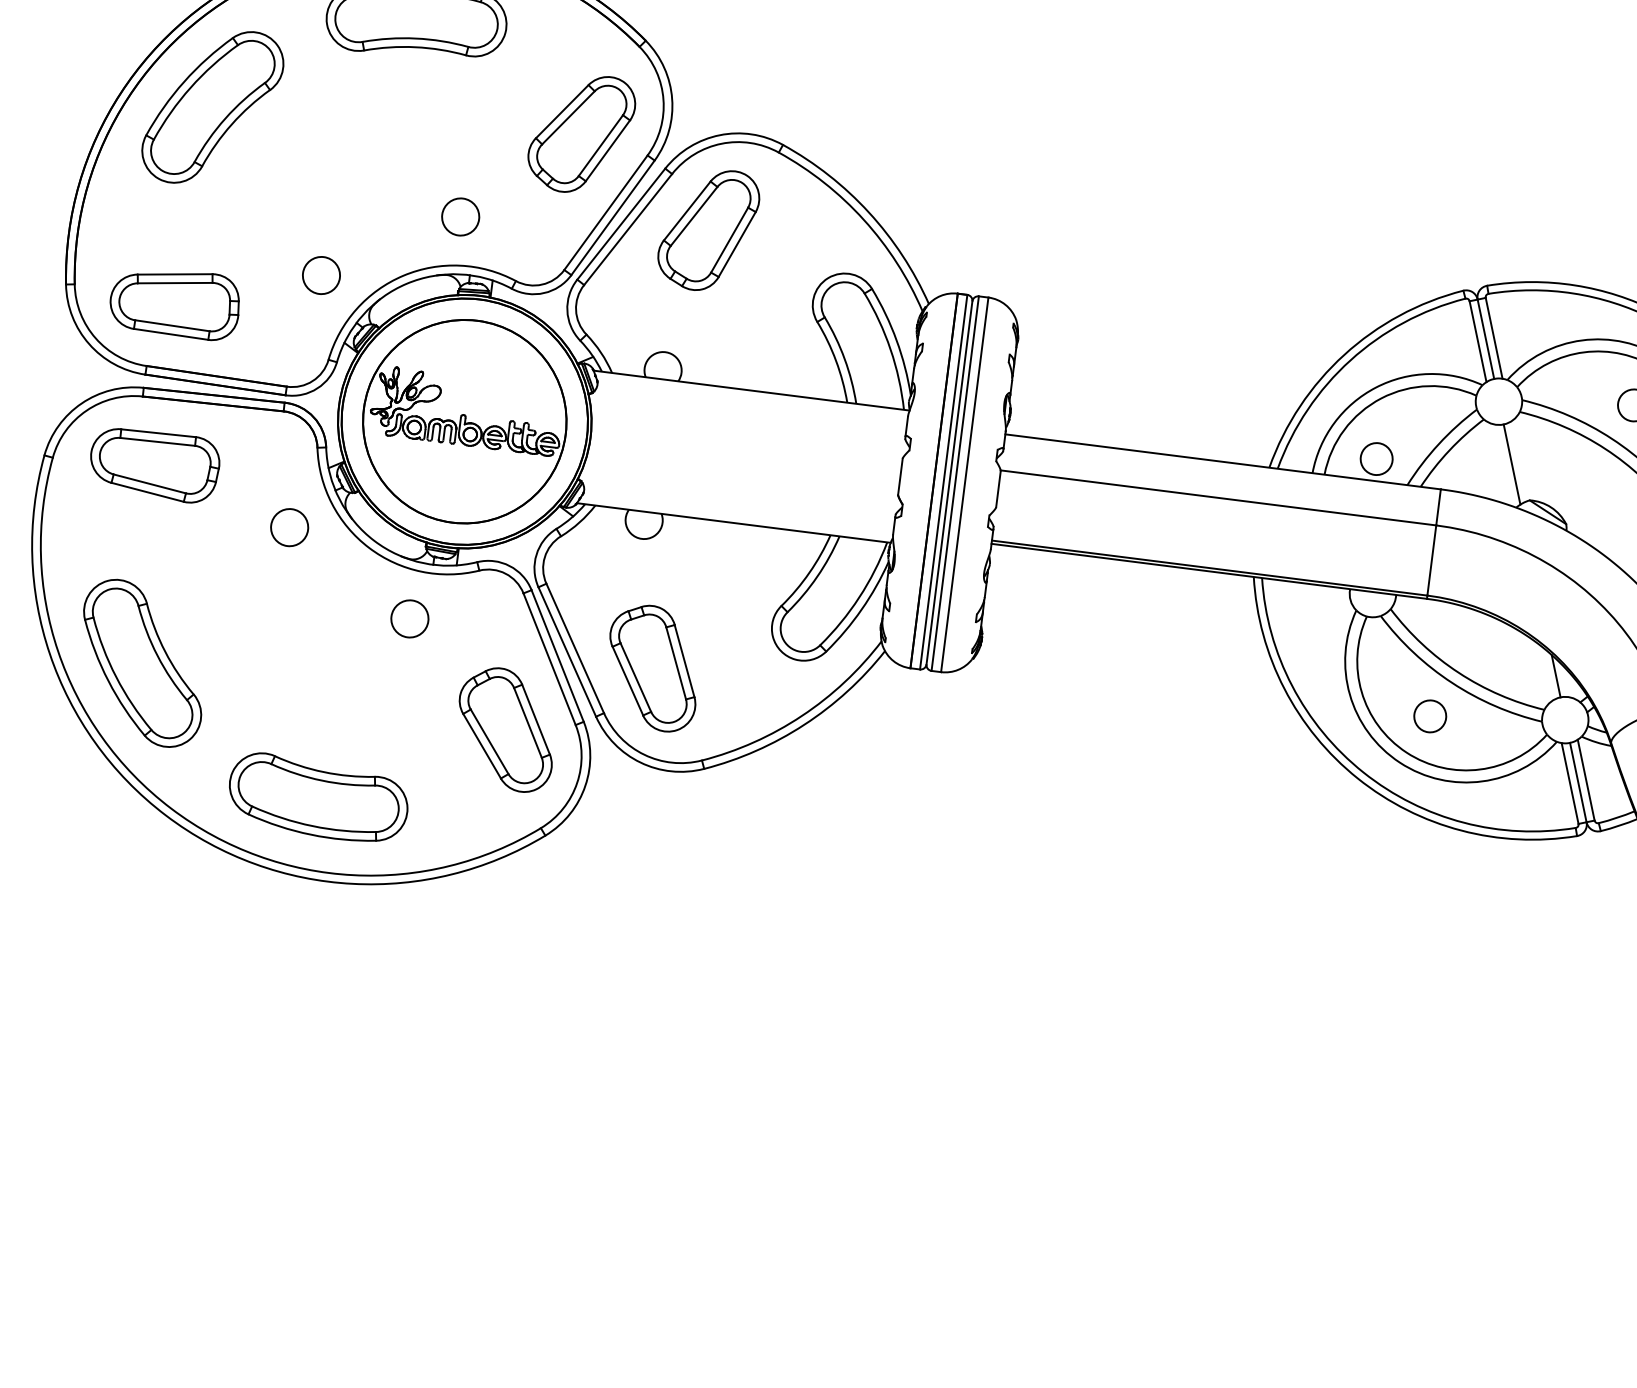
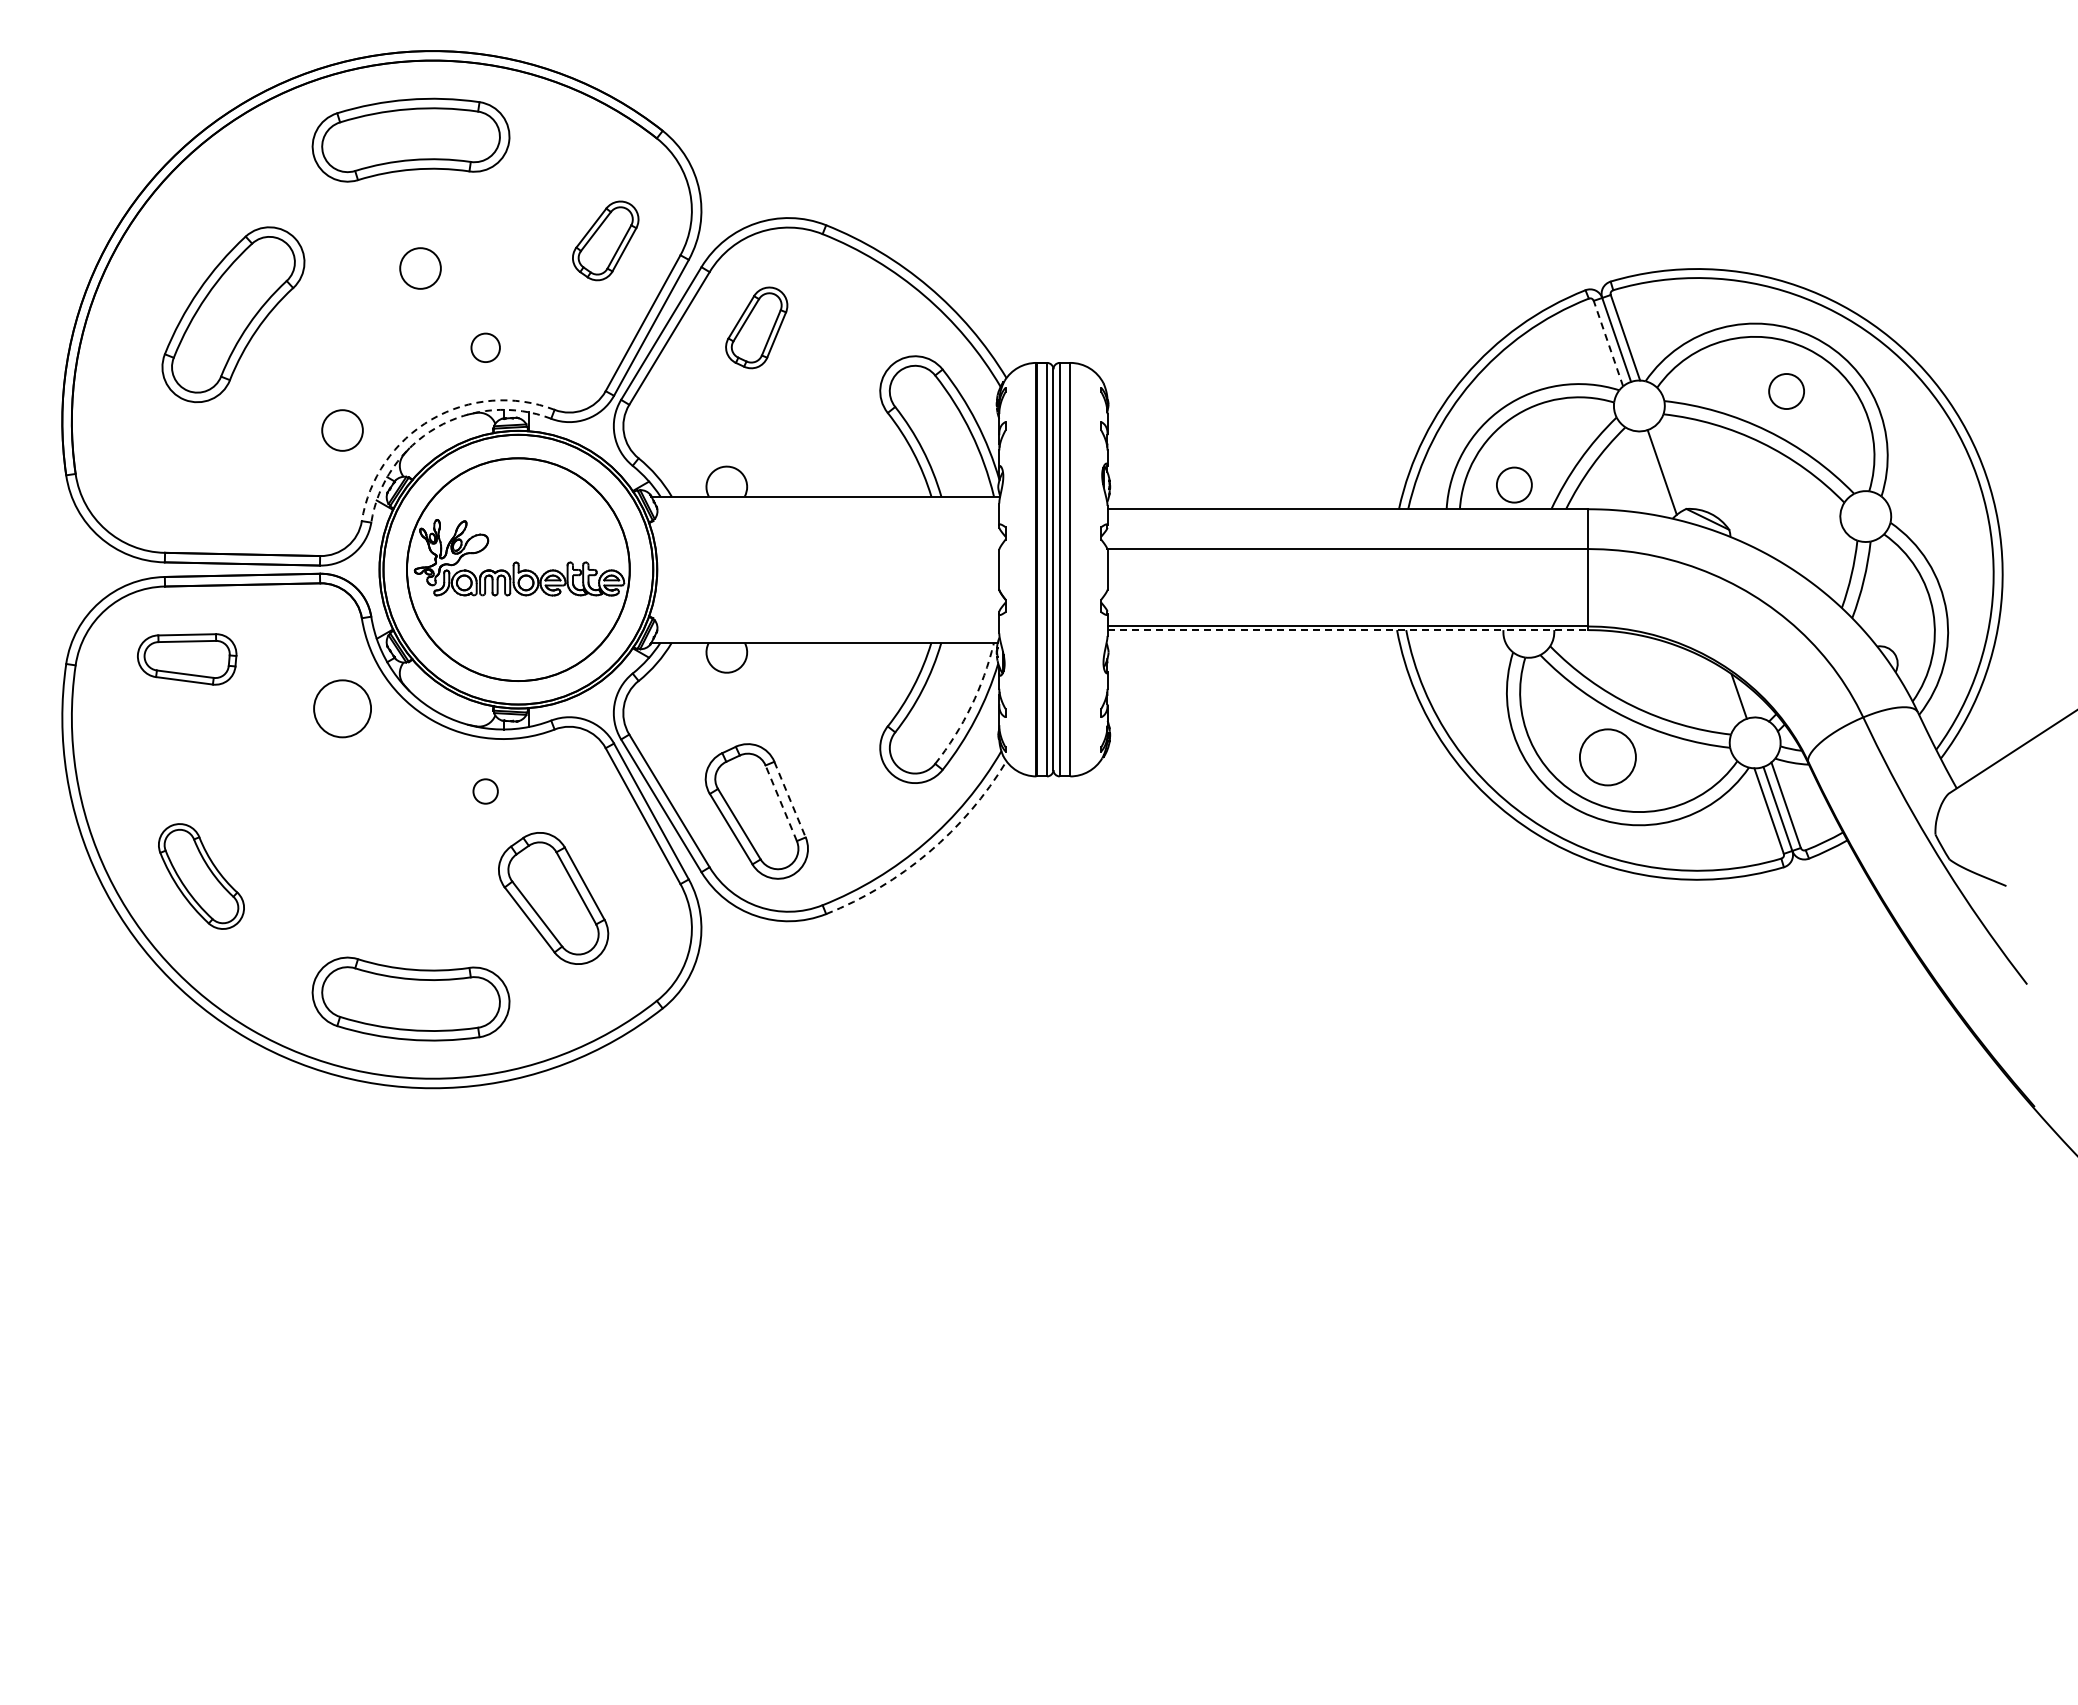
part: (212, 107) -> (233, 314), moved
part: (581, 133) -> (605, 240), size x0.6
circle: (410, 137) -> (420, 268), added
circle: (460, 216) -> (485, 347), size x0.7
part: (708, 229) -> (756, 327), size x0.6
arc: (403, 275) -> (431, 419), solid -> dashed
arc: (406, 283) -> (436, 427), solid -> dashed
part: (174, 302) -> (186, 479), removed
line: (1478, 341) -> (1608, 343), solid -> dashed
part: (153, 465) -> (186, 659), size x0.7
circle: (289, 527) -> (342, 708), size x1.4
line: (1209, 571) -> (1348, 630), solid -> dashed
arc: (859, 597) -> (971, 706), solid -> dashed
circle: (409, 618) -> (485, 791), size x0.6
line: (685, 661) -> (790, 799), solid -> dashed
part: (142, 663) -> (201, 876), size x0.6
line: (676, 663) -> (781, 803), solid -> dashed
circle: (1429, 715) -> (1607, 756), size x1.6
arc: (803, 724) -> (928, 852), solid -> dashed
part: (506, 729) -> (553, 898), moved

